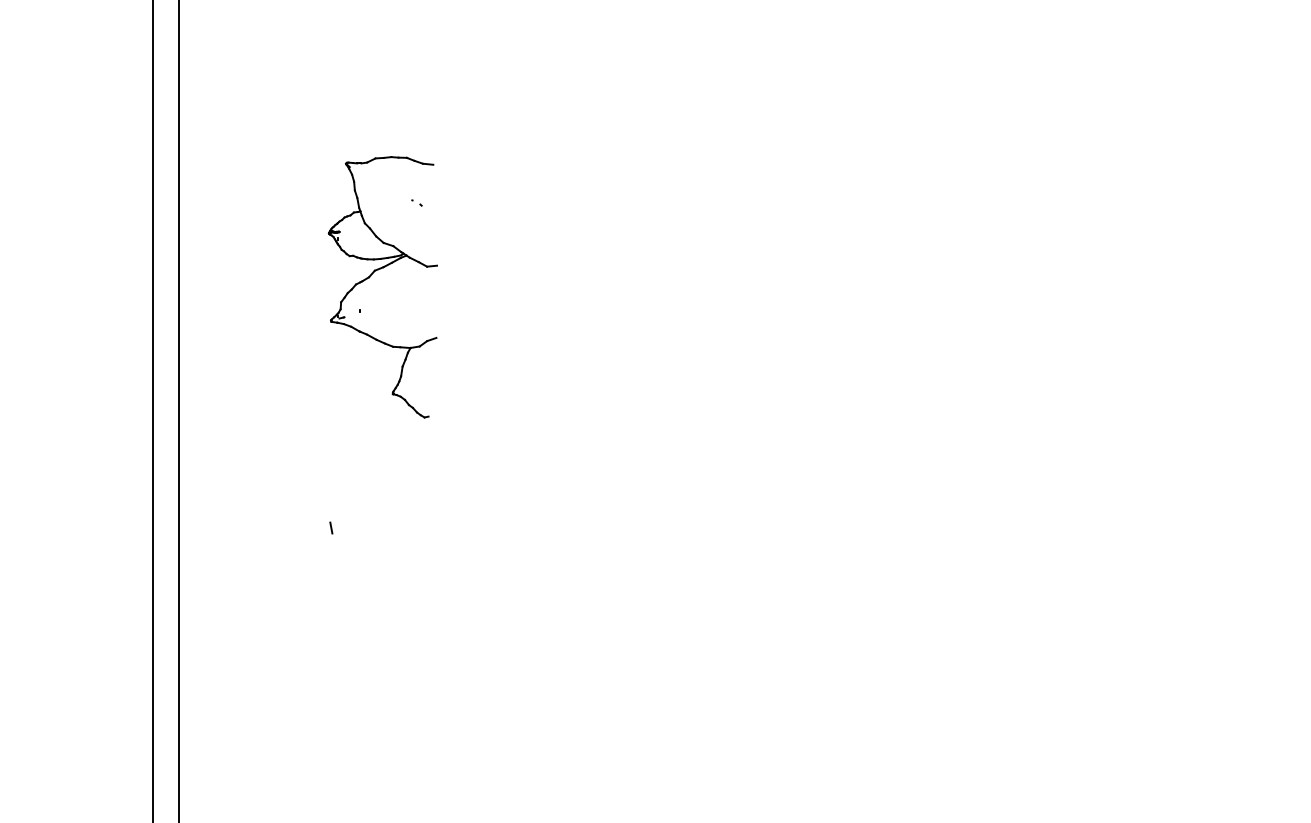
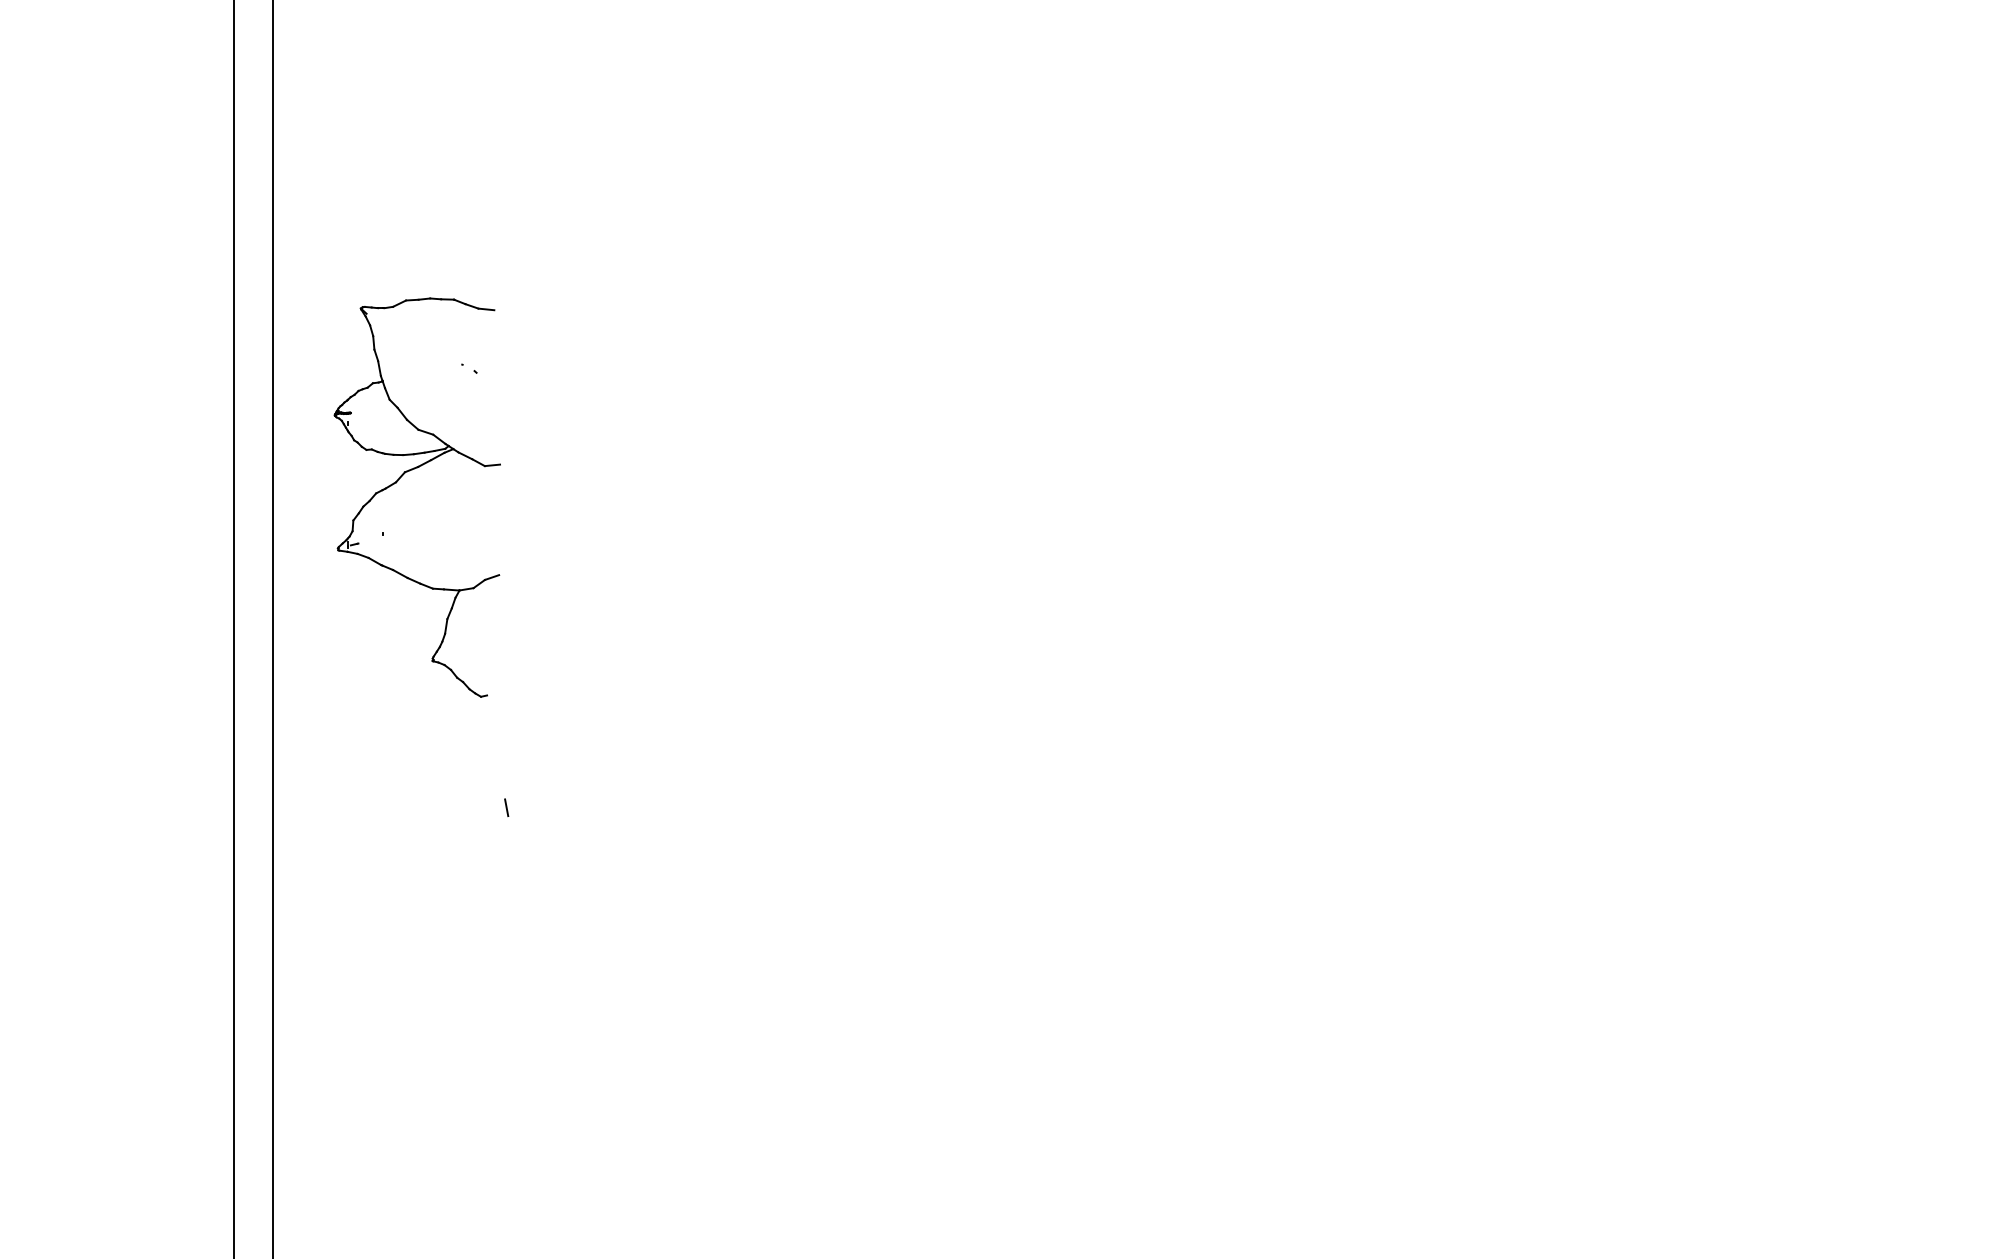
part: (370, 277) -> (398, 482), moved

